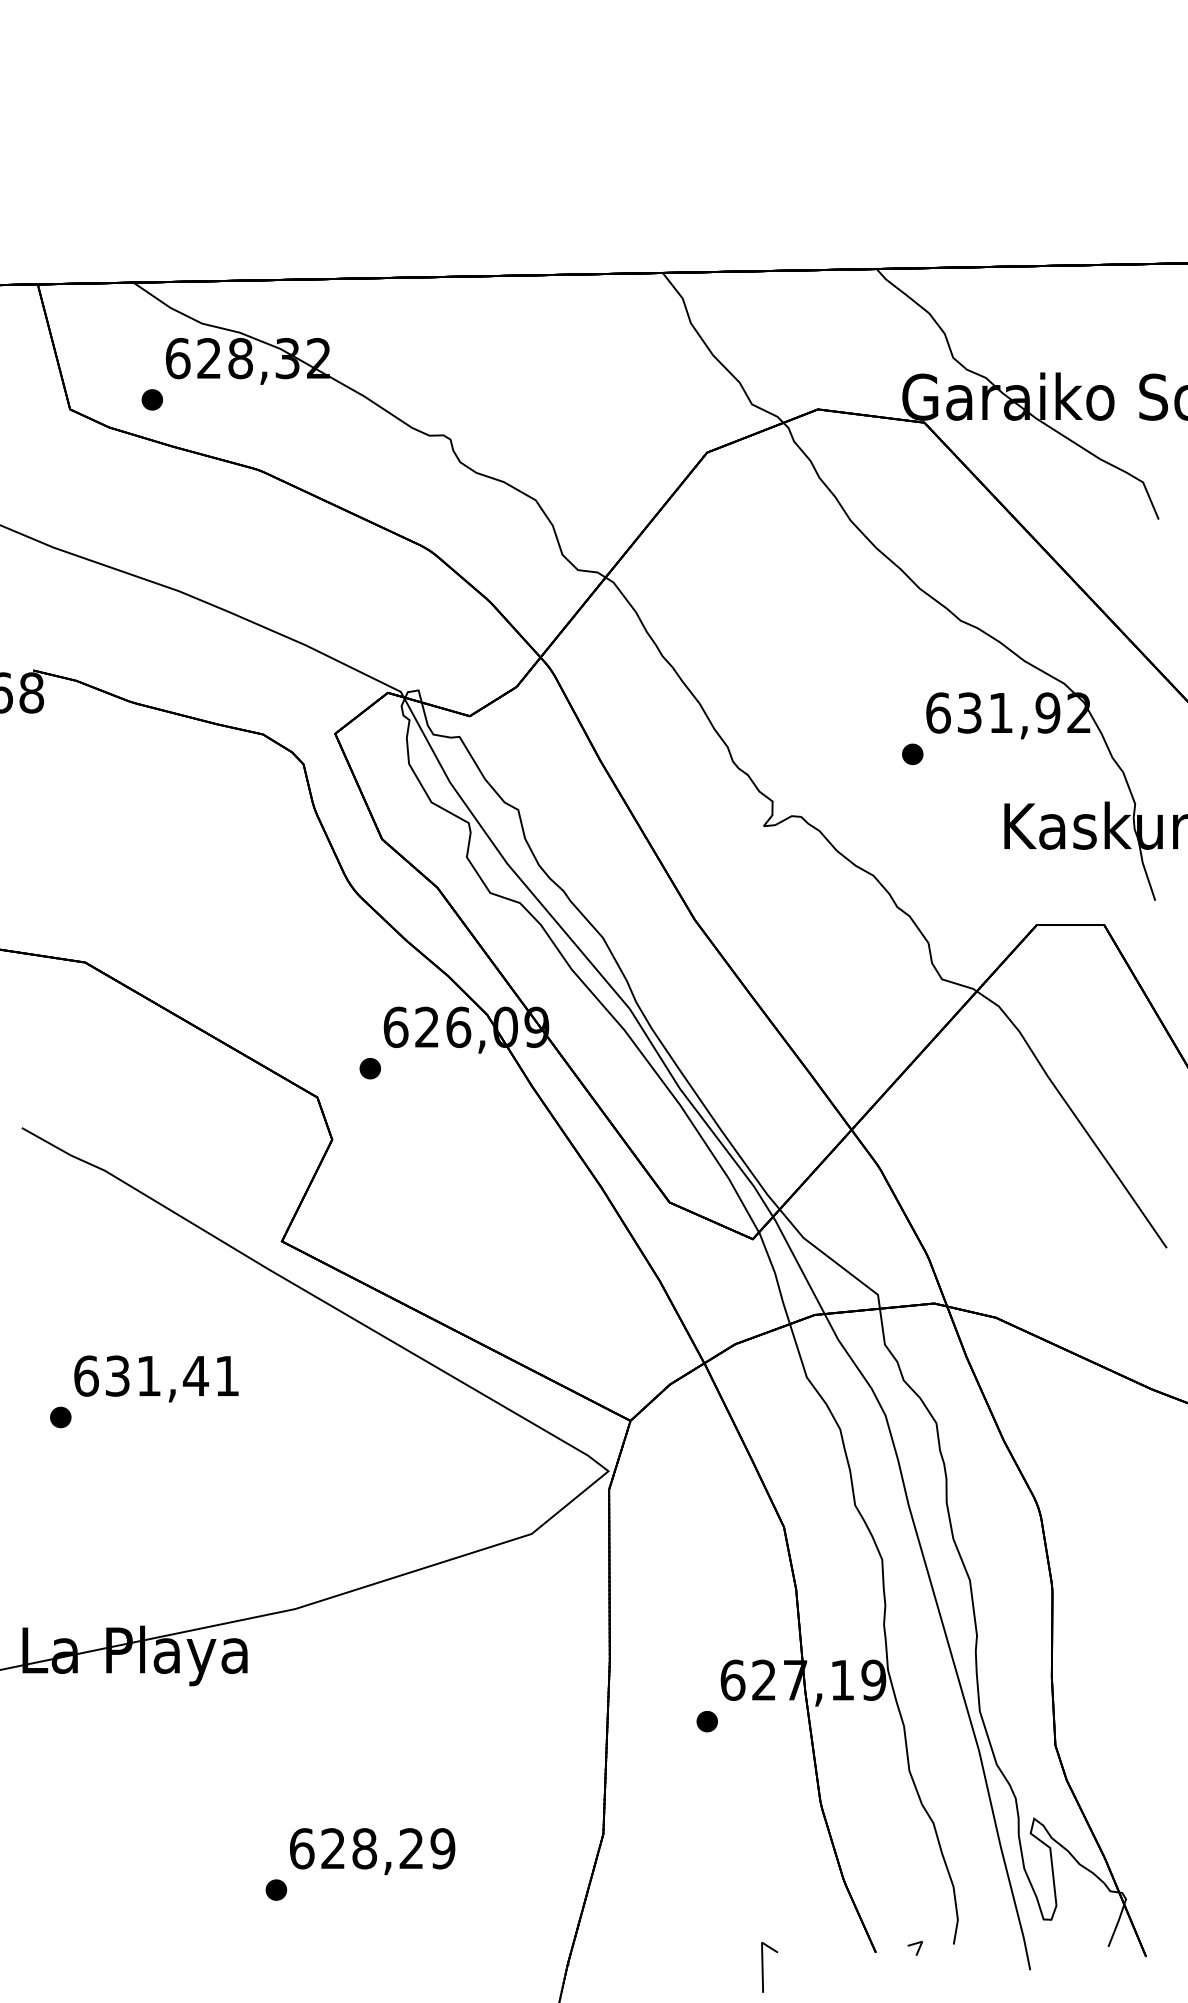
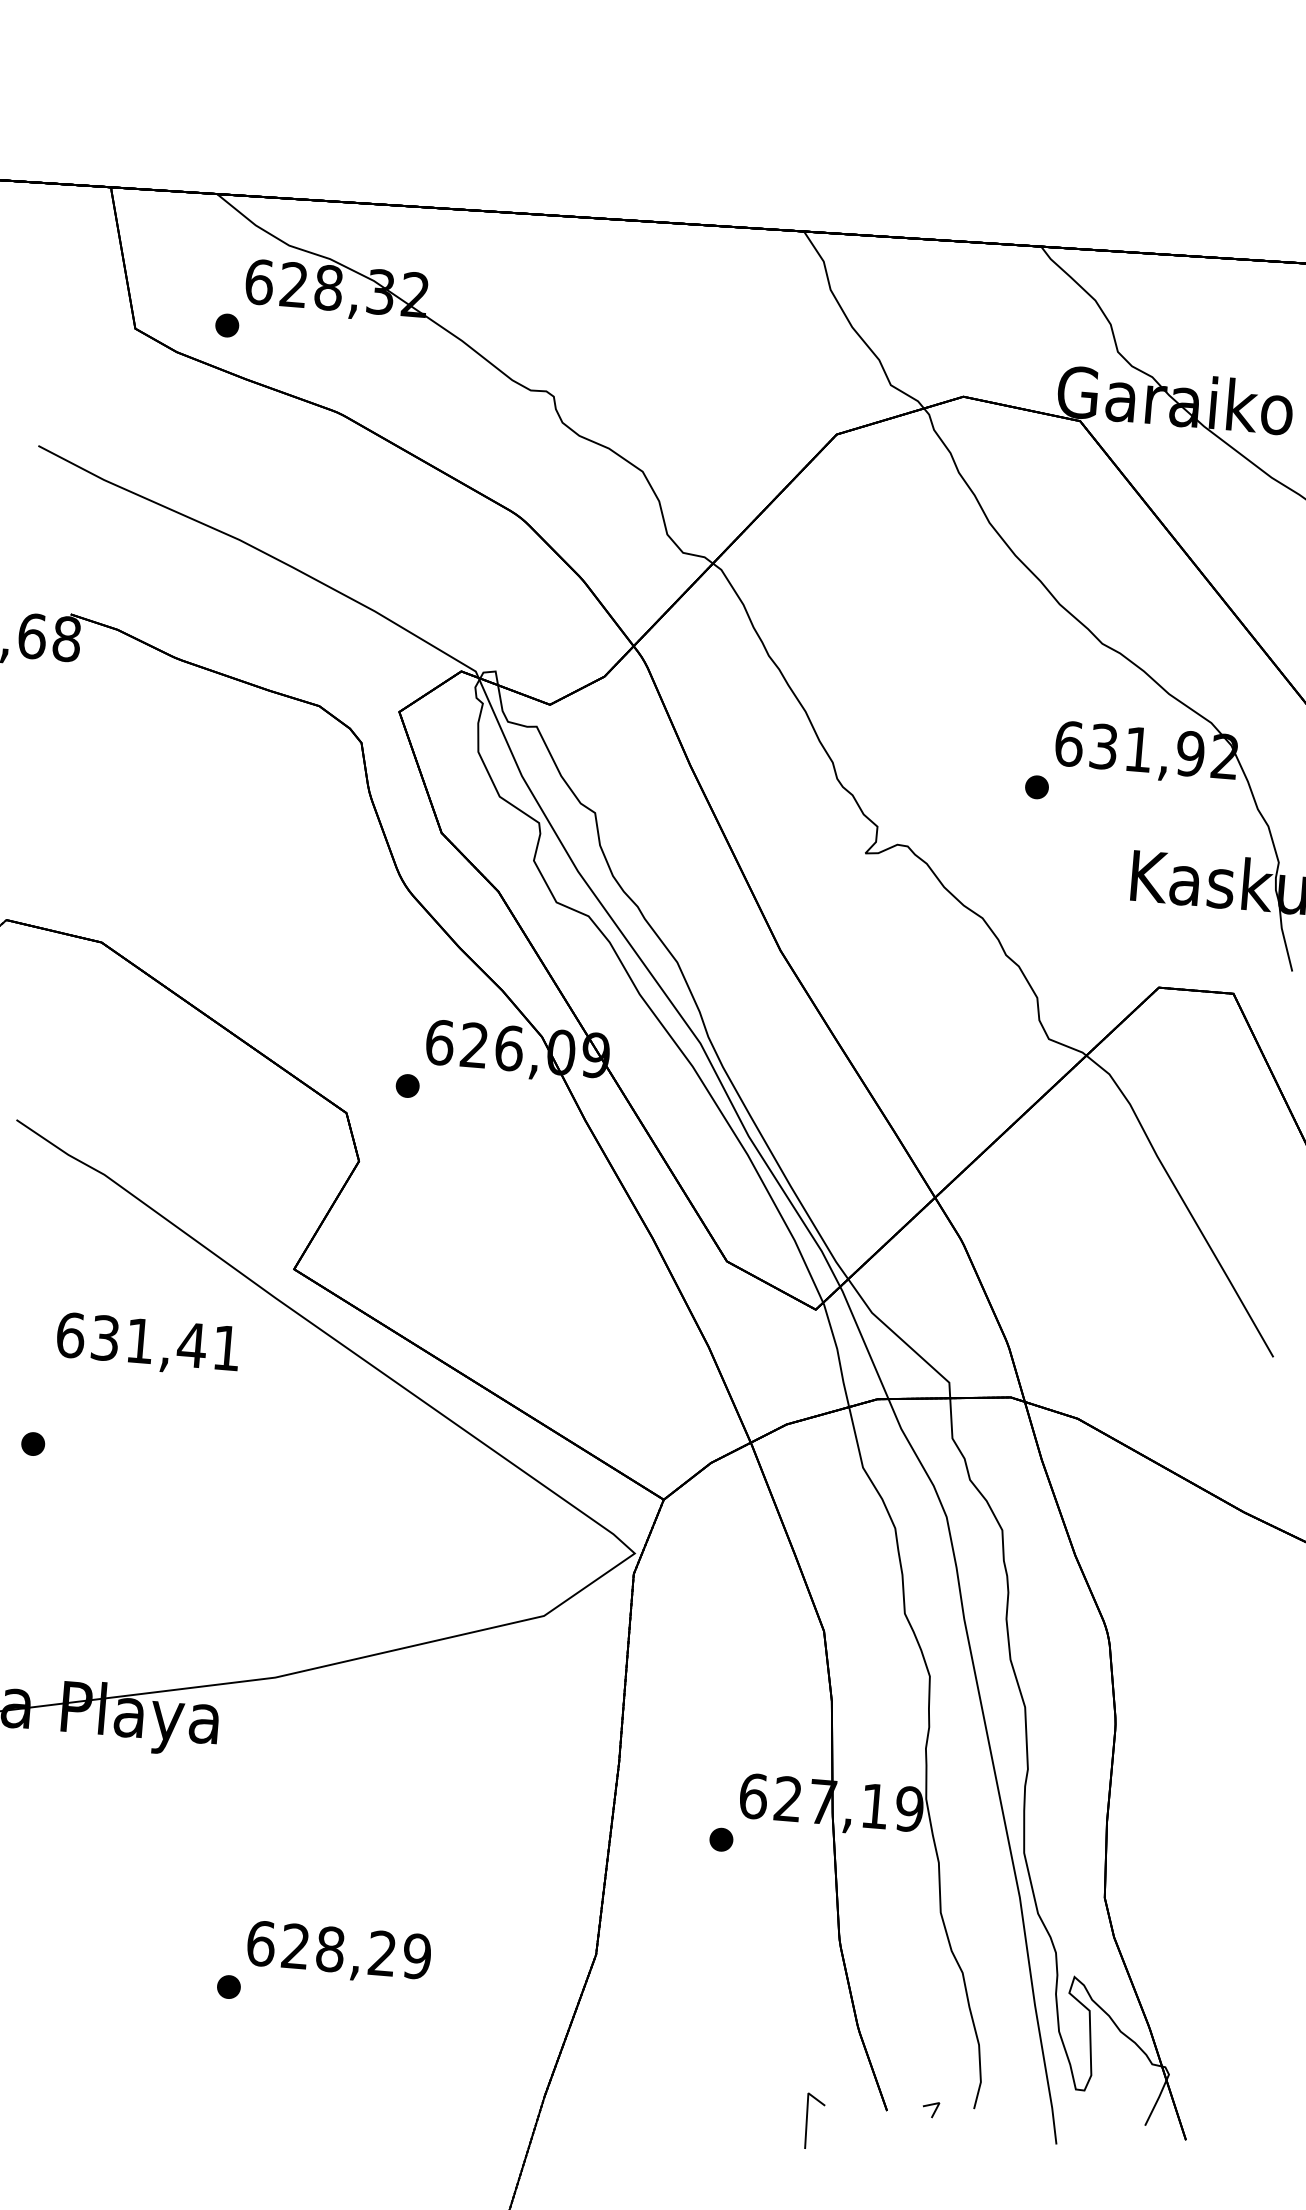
text: (156, 1378) -> (148, 1344), moved
line: (763, 1967) -> (807, 2120), moved

